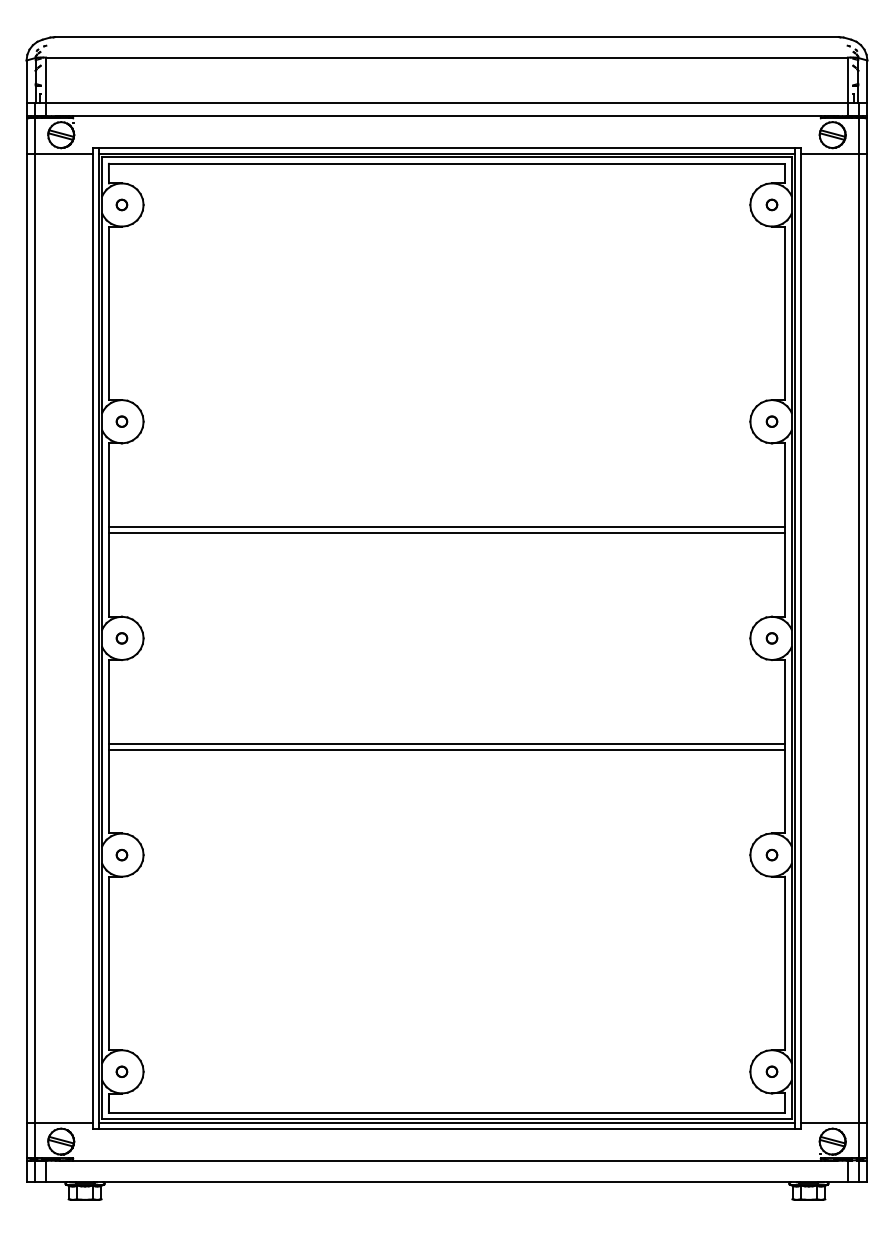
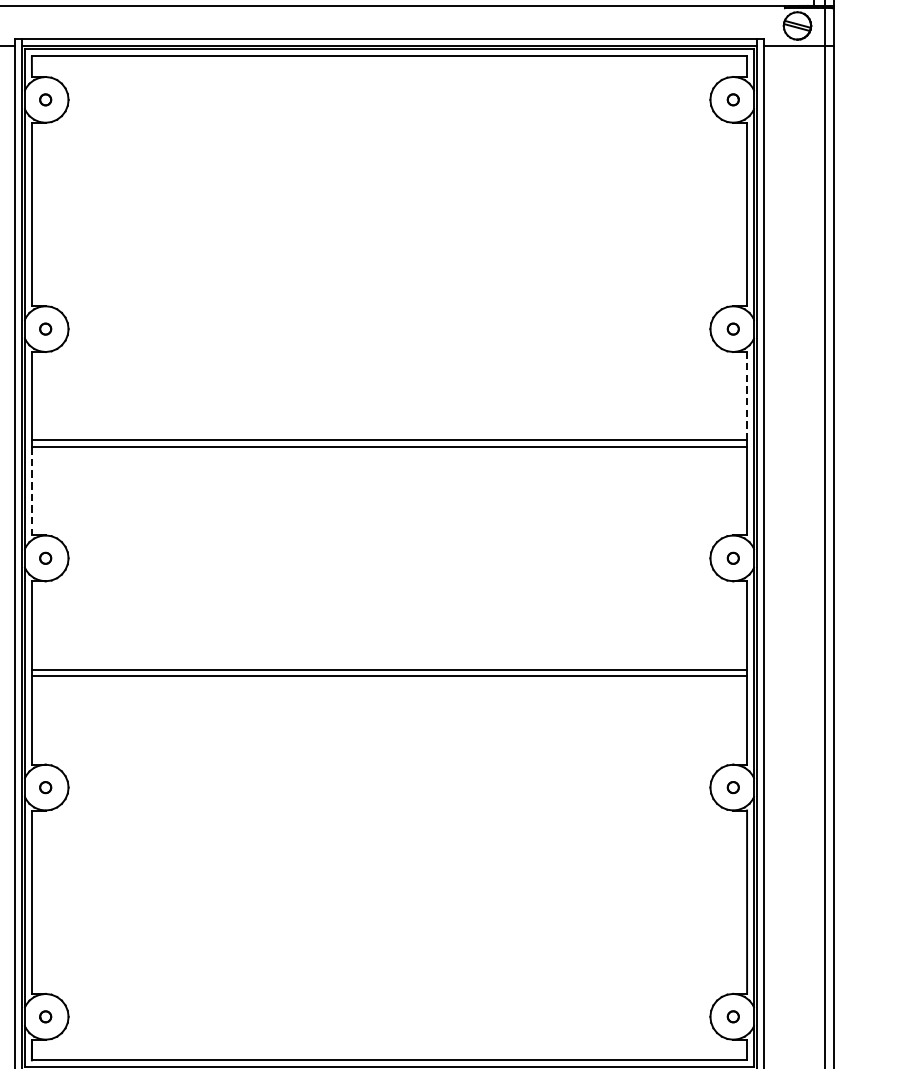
line: (785, 485) -> (747, 396), solid -> dashed
line: (108, 575) -> (31, 491), solid -> dashed

